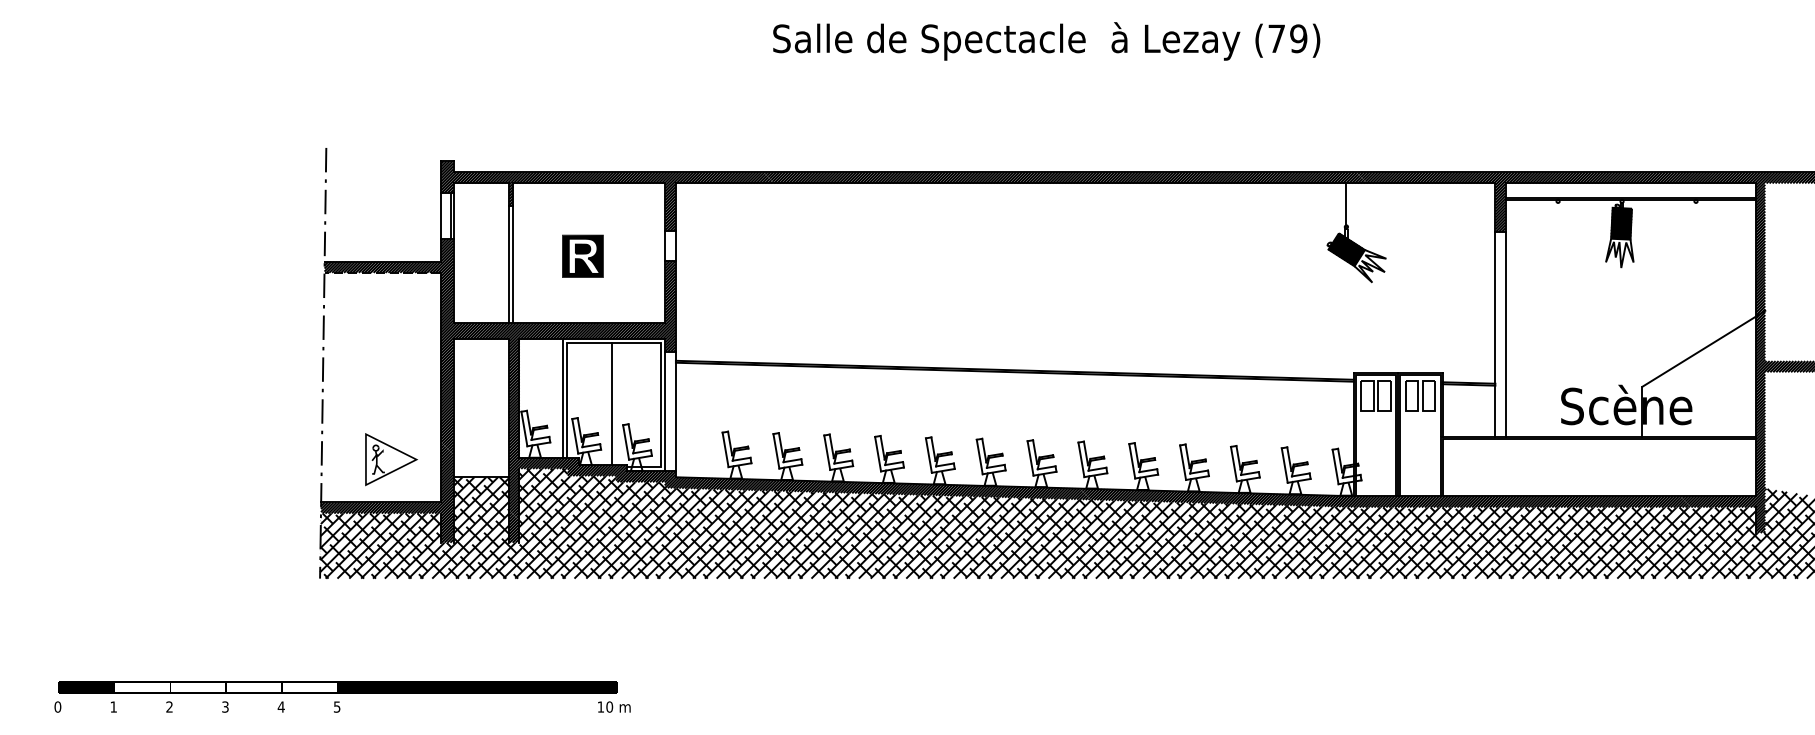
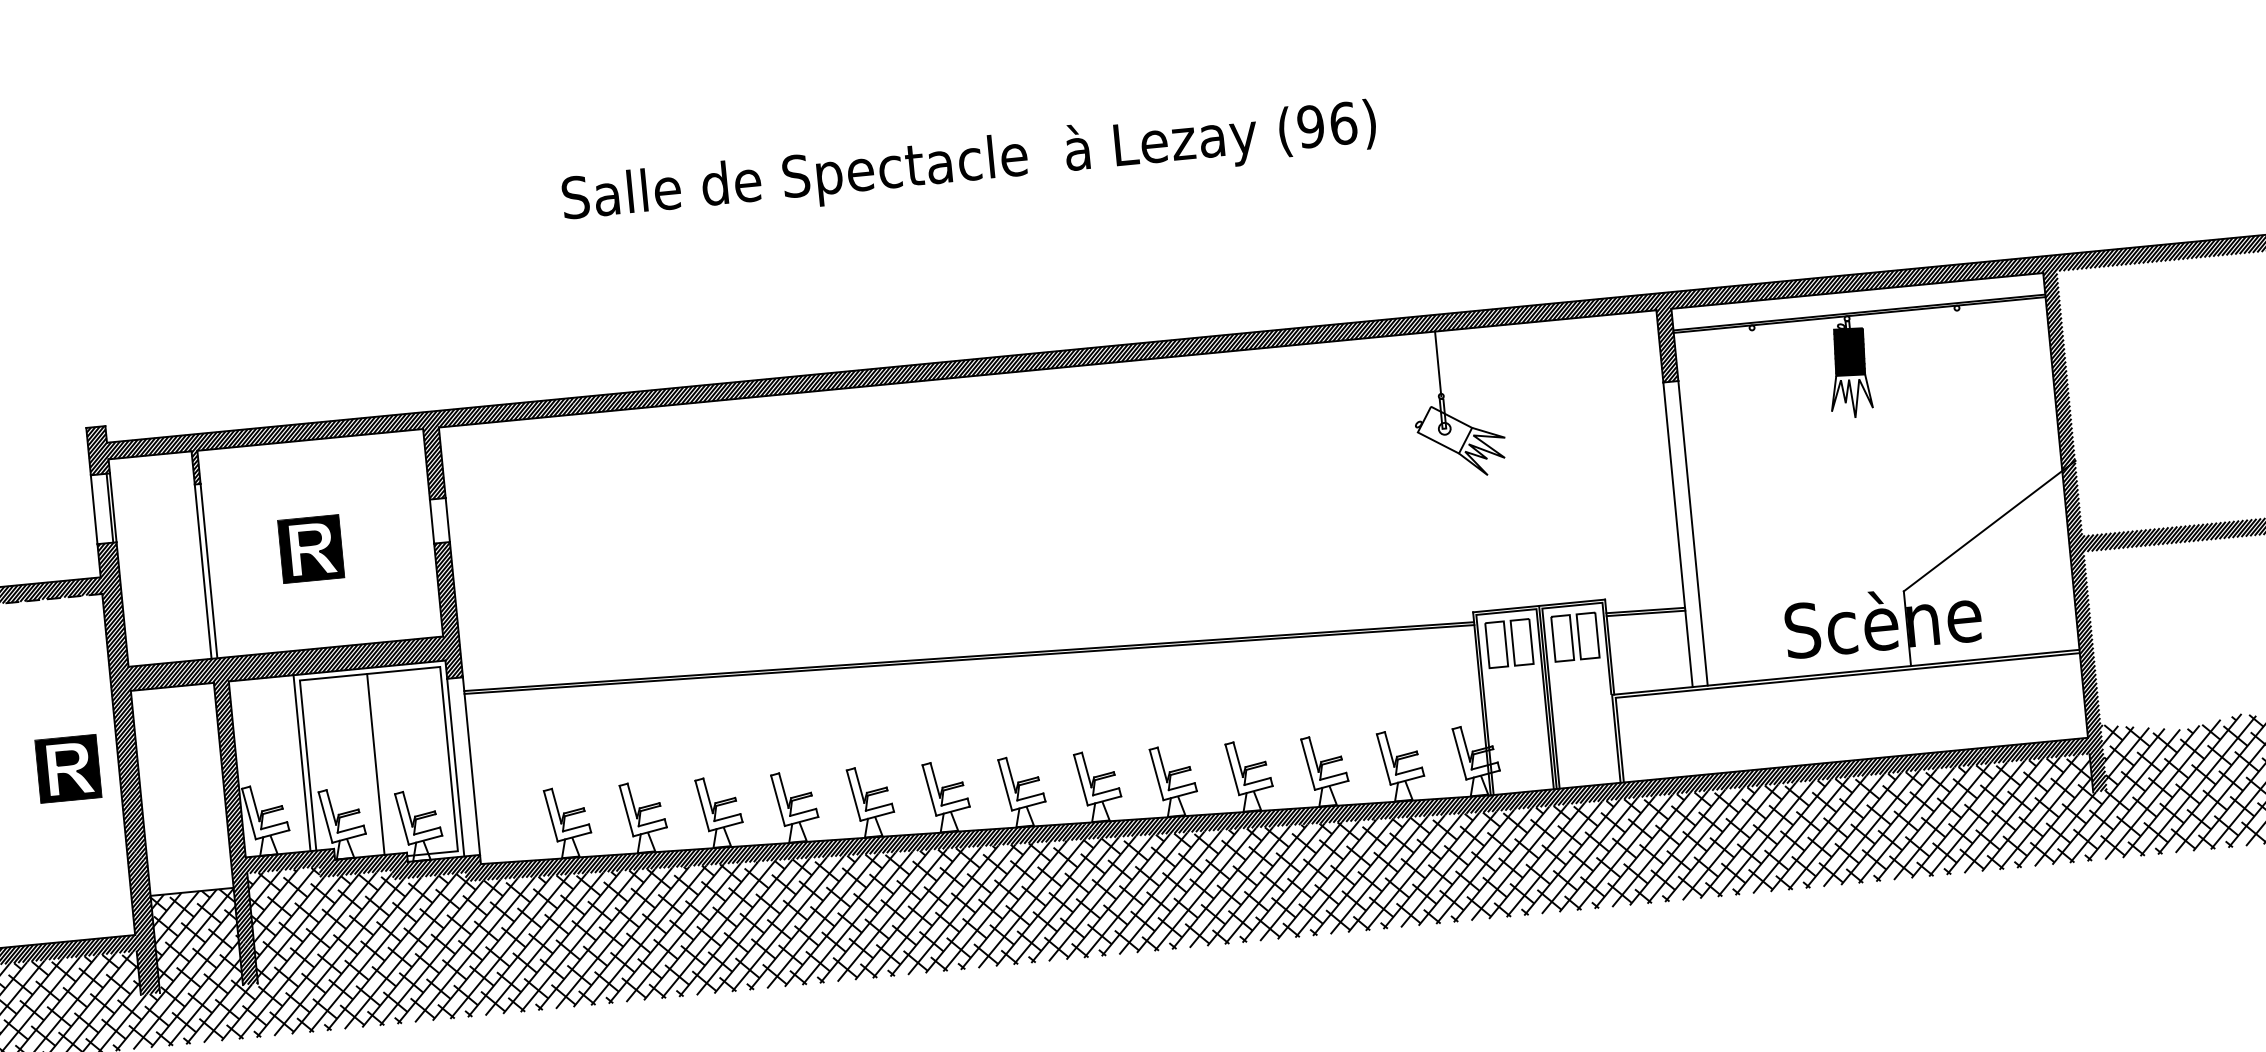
text: (1287, 38) -> (1326, 124), (79) -> (96)
hatch: (1346, 249) -> (1444, 429), removed
part: (406, 386) -> (67, 767), added
part: (391, 459) -> (55, 878), removed

